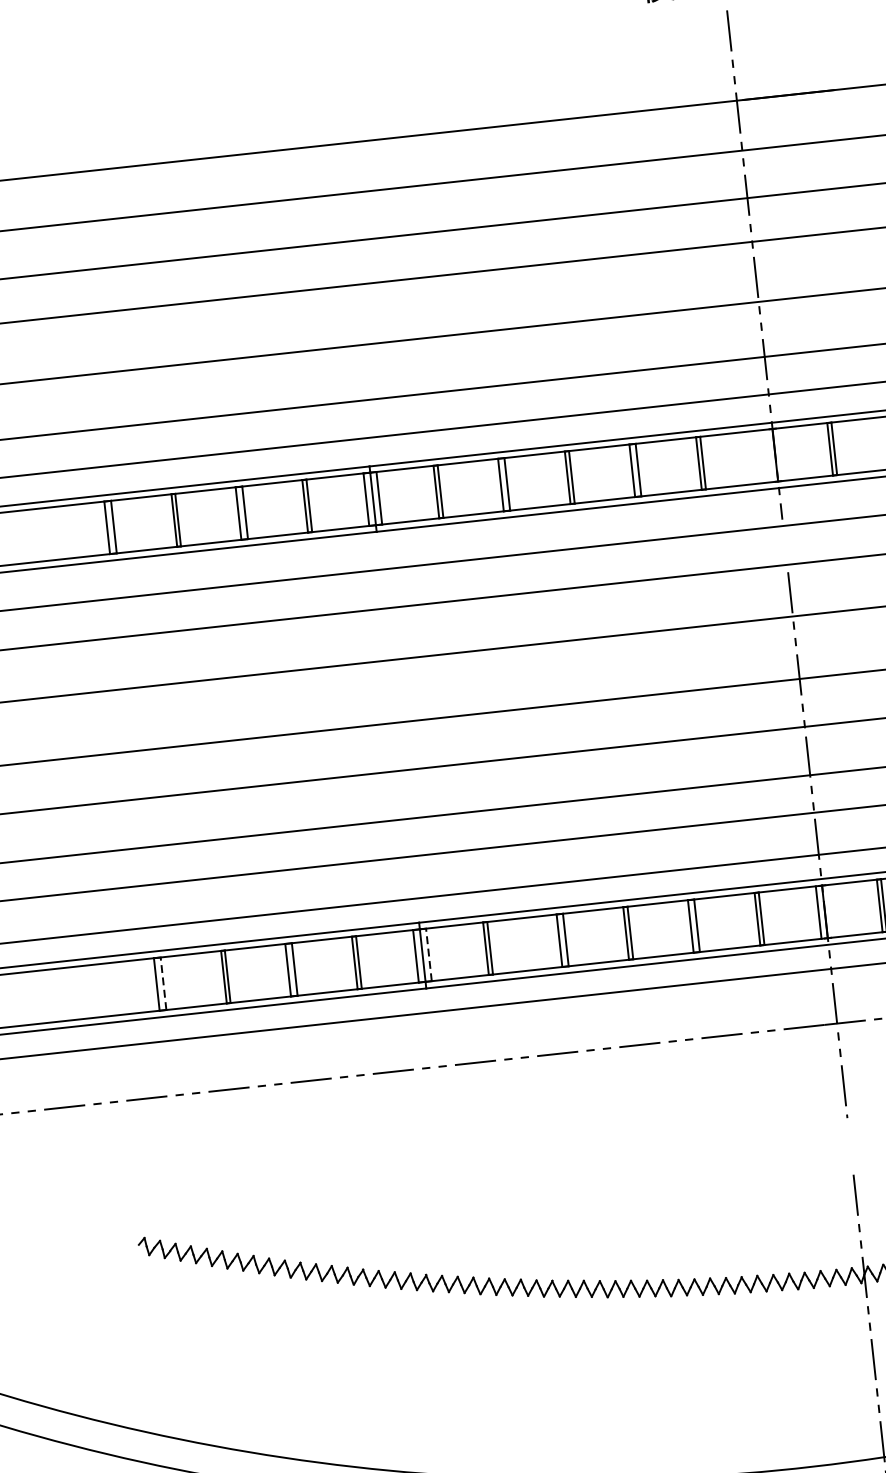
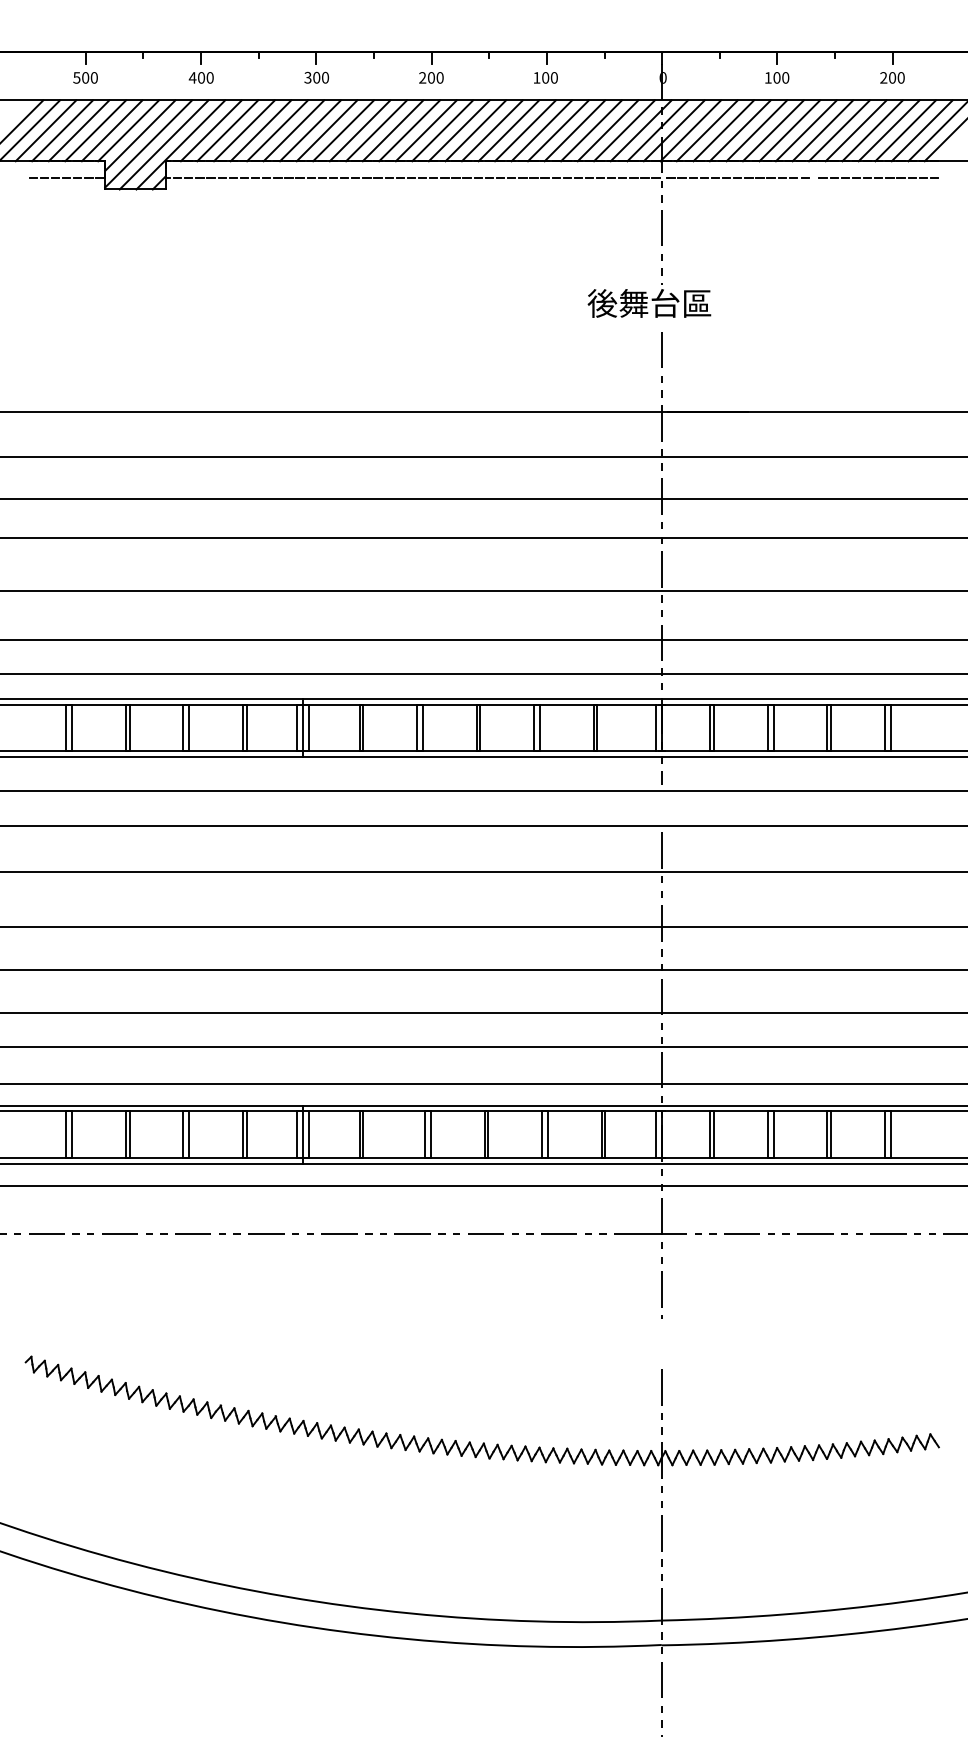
line: (769, 455) -> (656, 727), added
line: (428, 954) -> (308, 1134), dashed -> solid
line: (163, 983) -> (72, 1134), dashed -> solid

